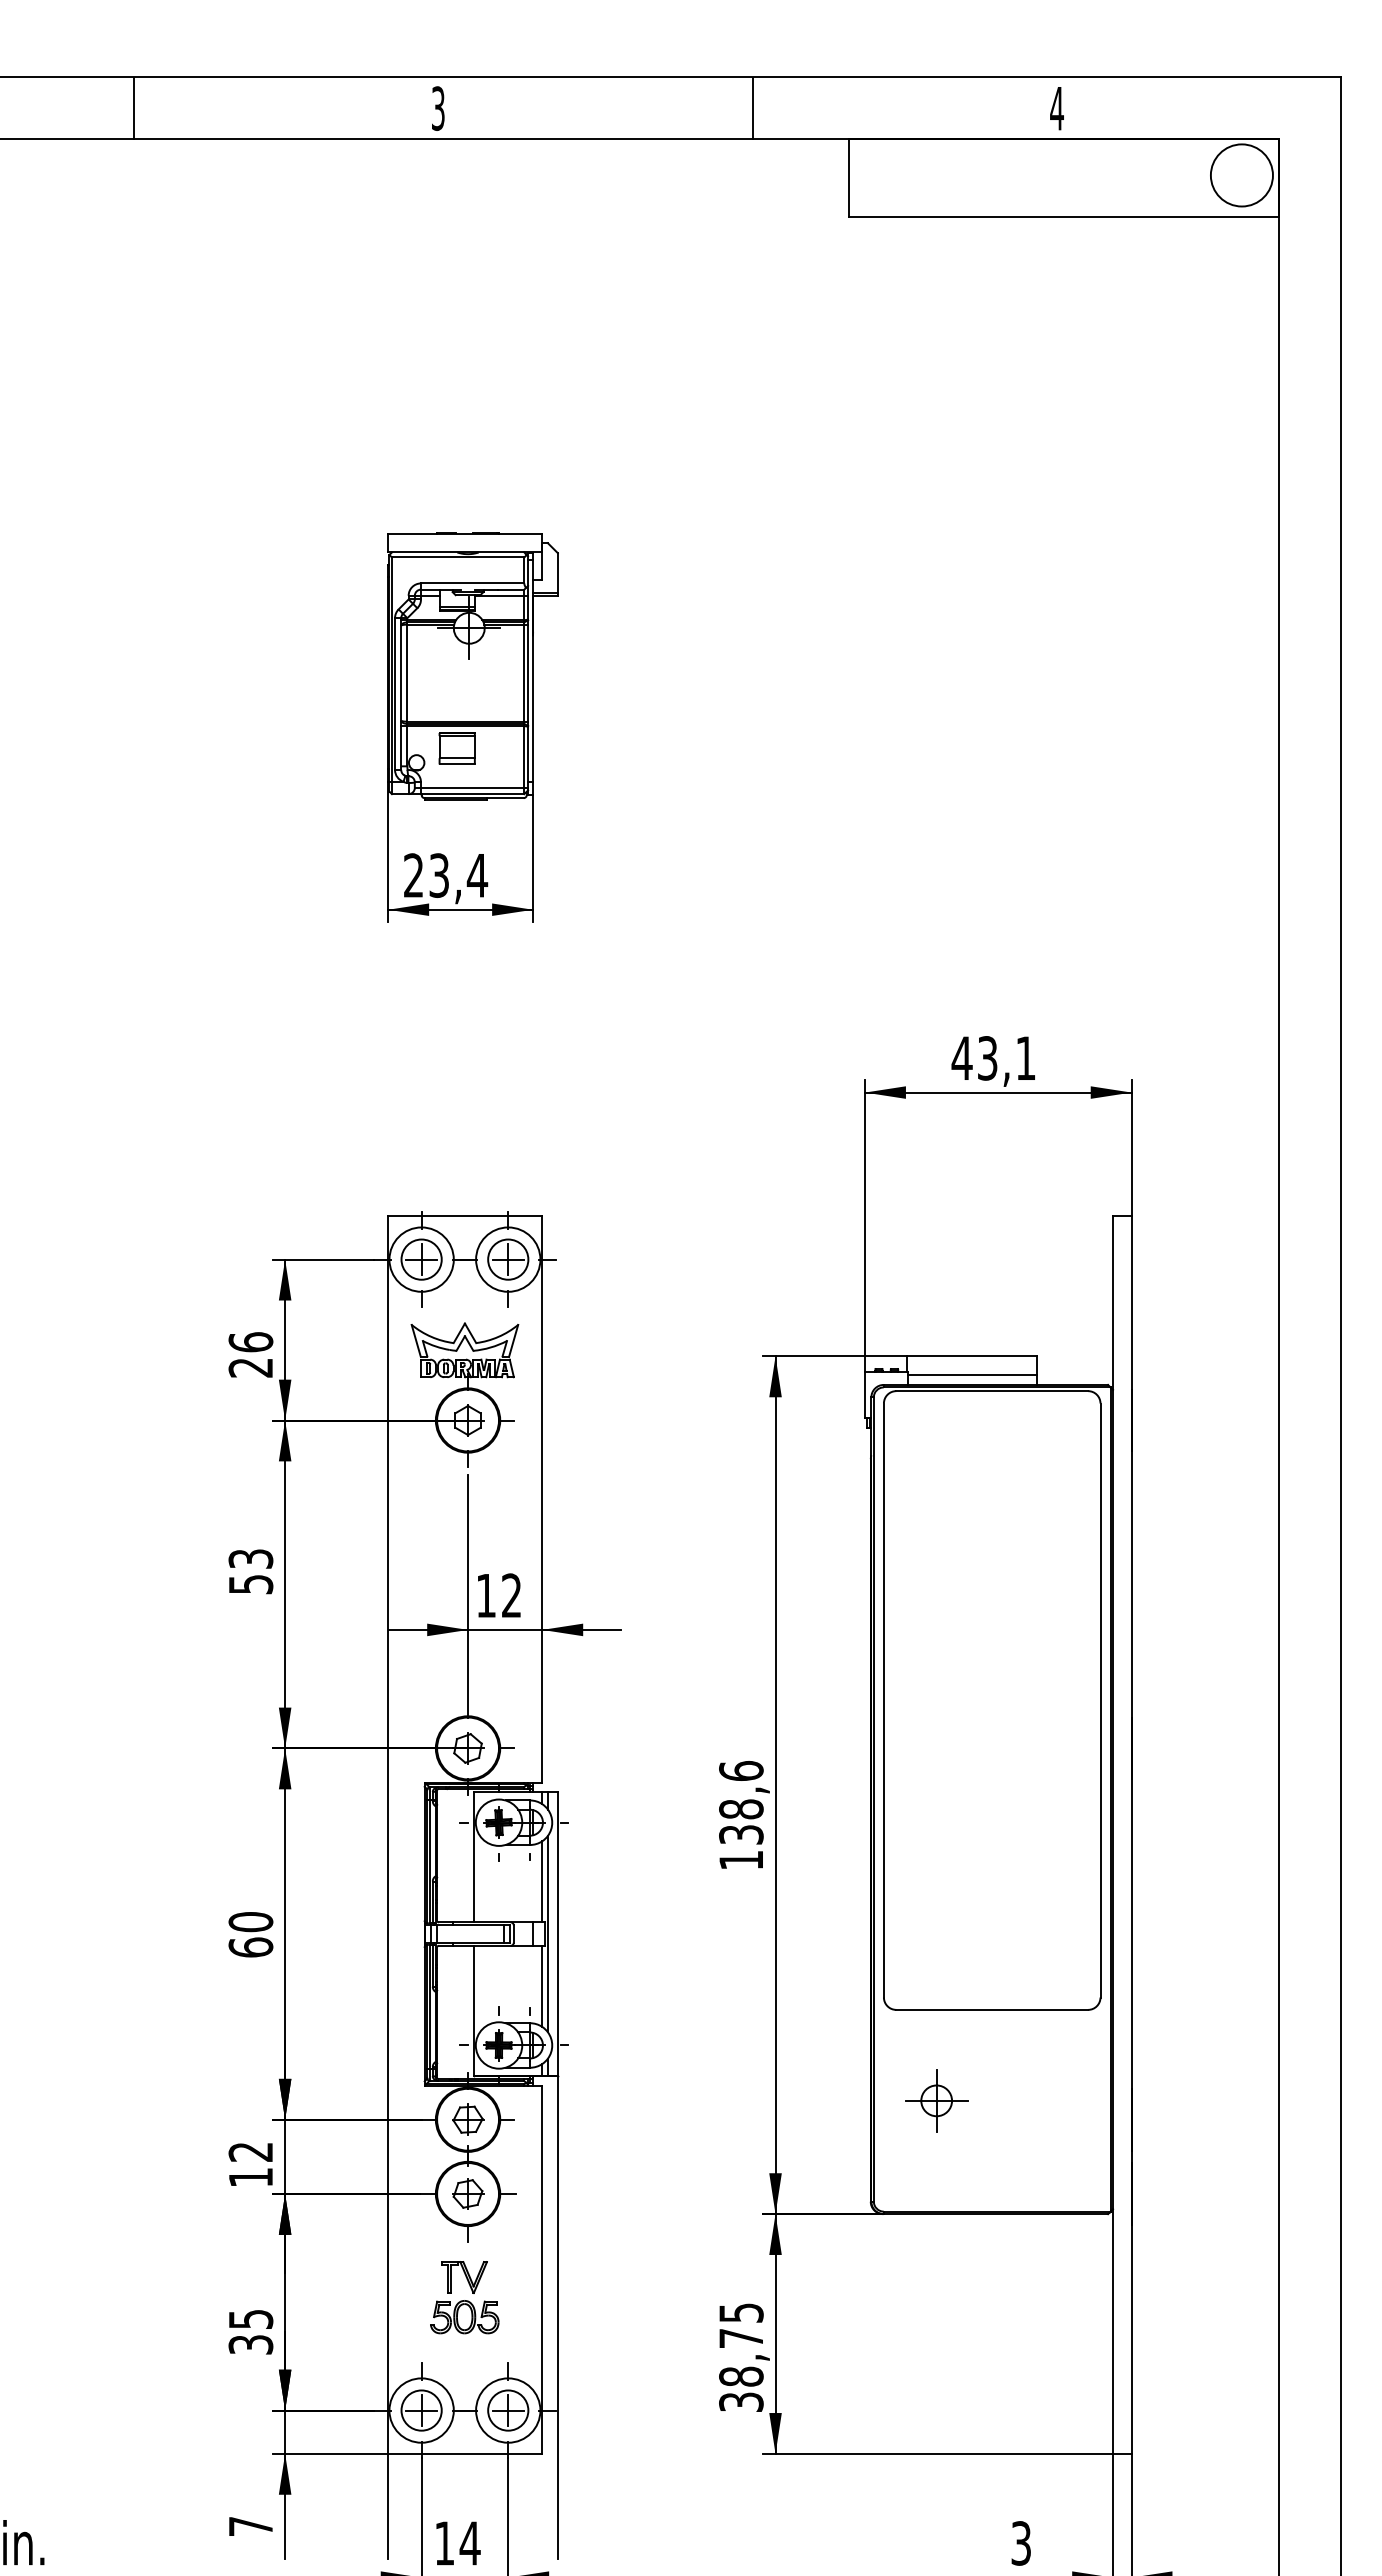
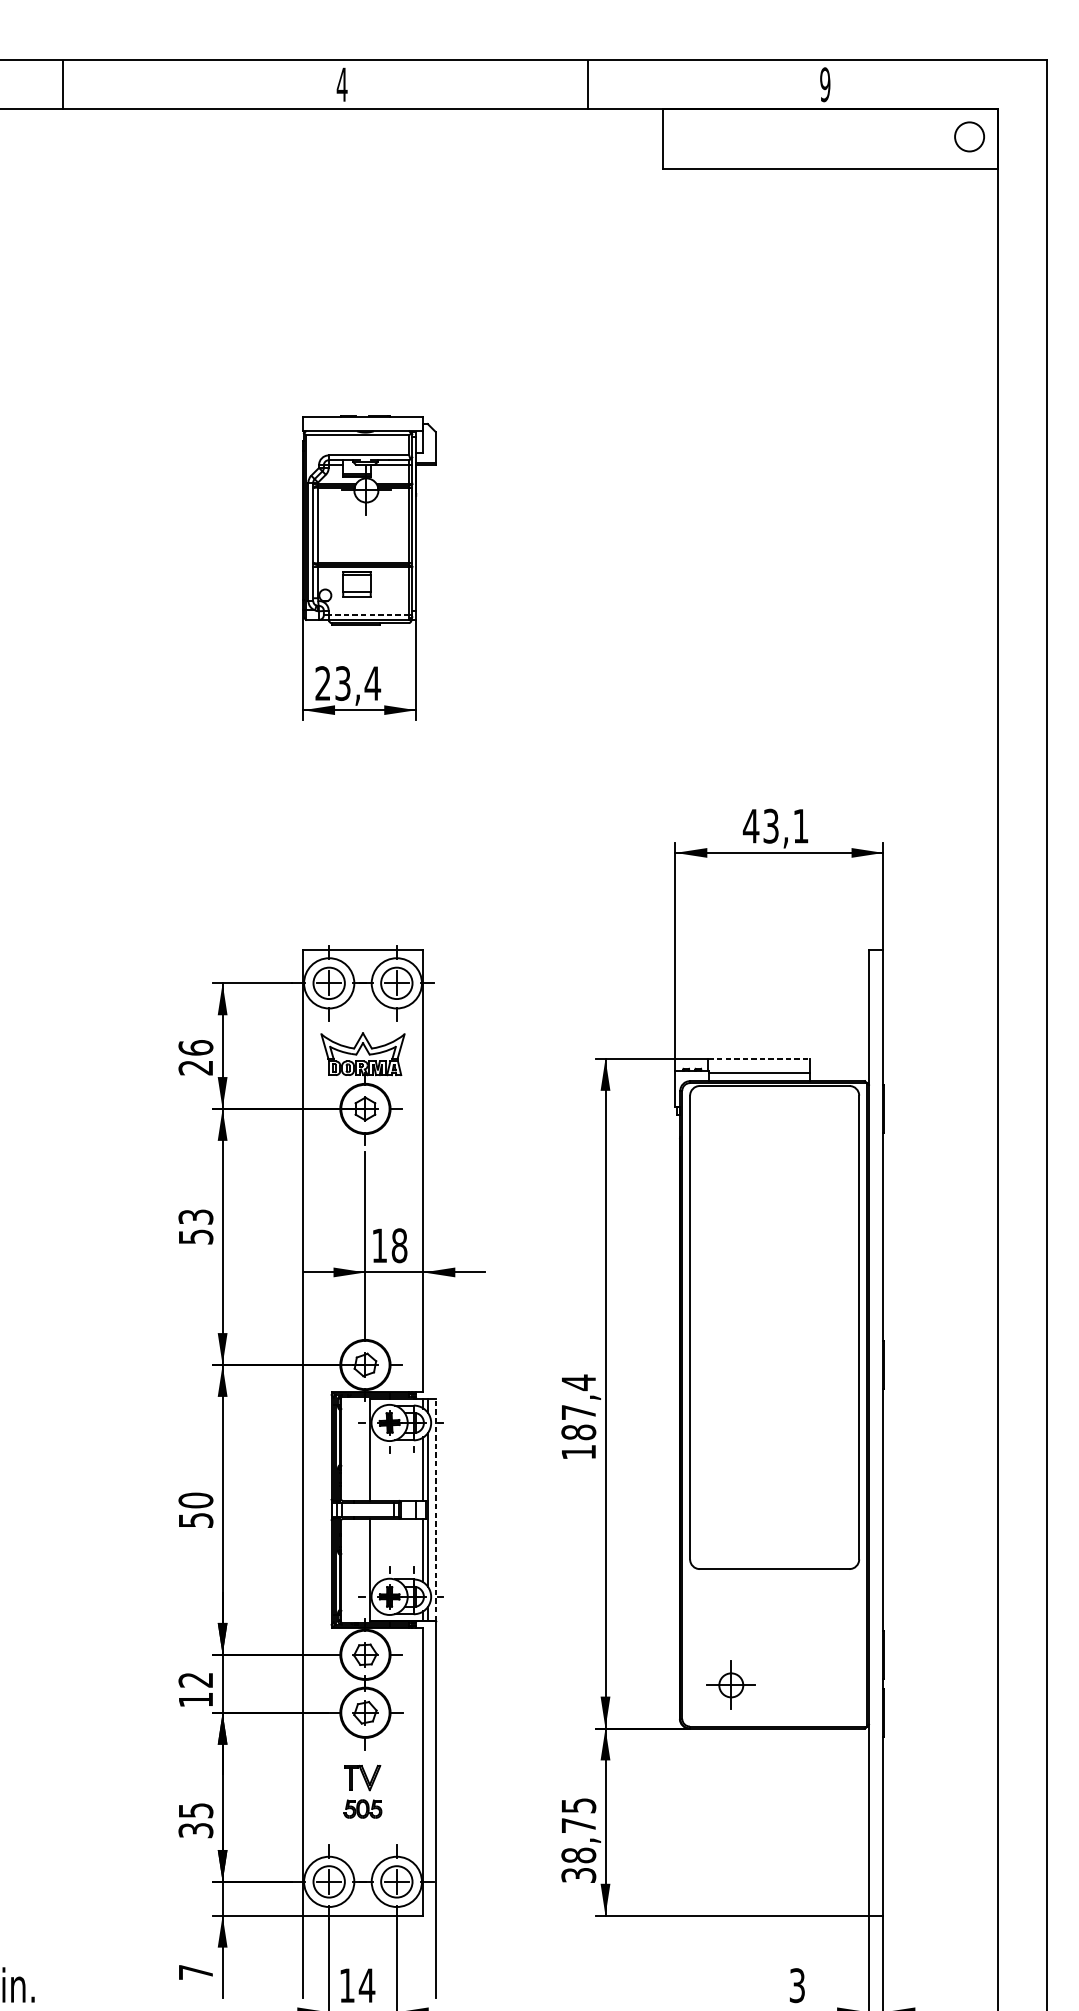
line: (134, 108) -> (63, 84), moved
text: (438, 108) -> (342, 84), 3 -> 4
text: (1056, 108) -> (824, 84), 4 -> 9
circle: (1241, 175) -> (969, 136), size x0.6
line: (472, 787) -> (368, 614), solid -> dashed
line: (972, 1356) -> (759, 1058), solid -> dashed
text: (511, 1595) -> (399, 1245), 12 -> 18
text: (741, 1802) -> (578, 1407), 138,6 -> 187,4
line: (557, 1933) -> (435, 1509), solid -> dashed
text: (250, 1947) -> (195, 1520), 60 -> 50
part: (936, 2100) -> (731, 1685), moved
part: (464, 2317) -> (362, 1809), size x0.7

